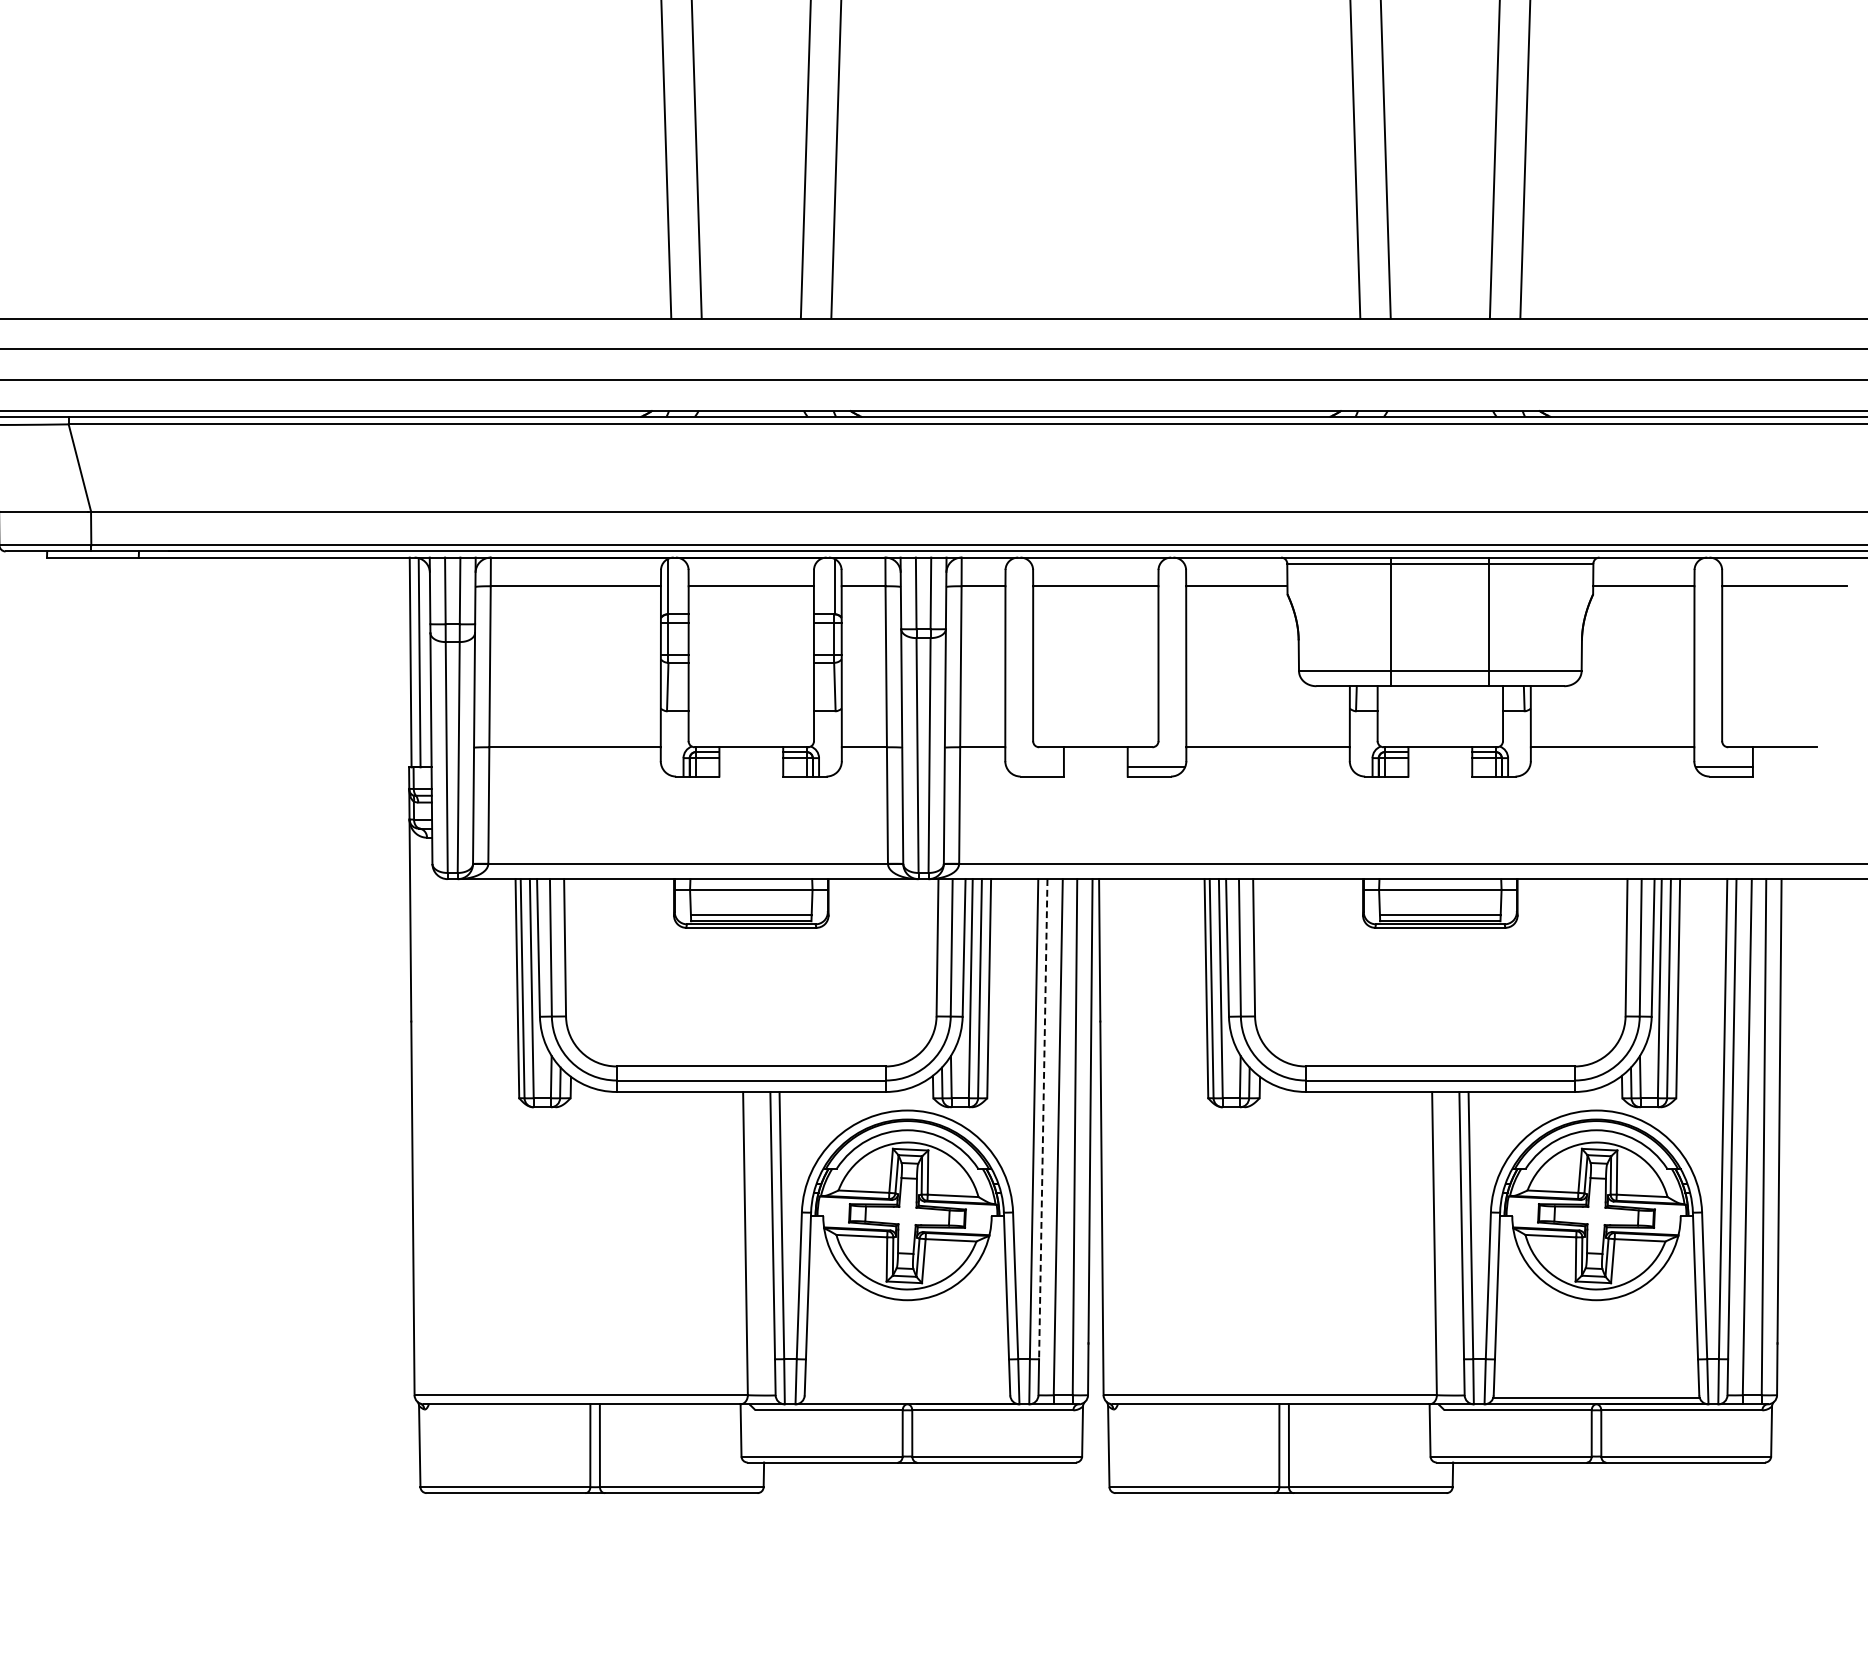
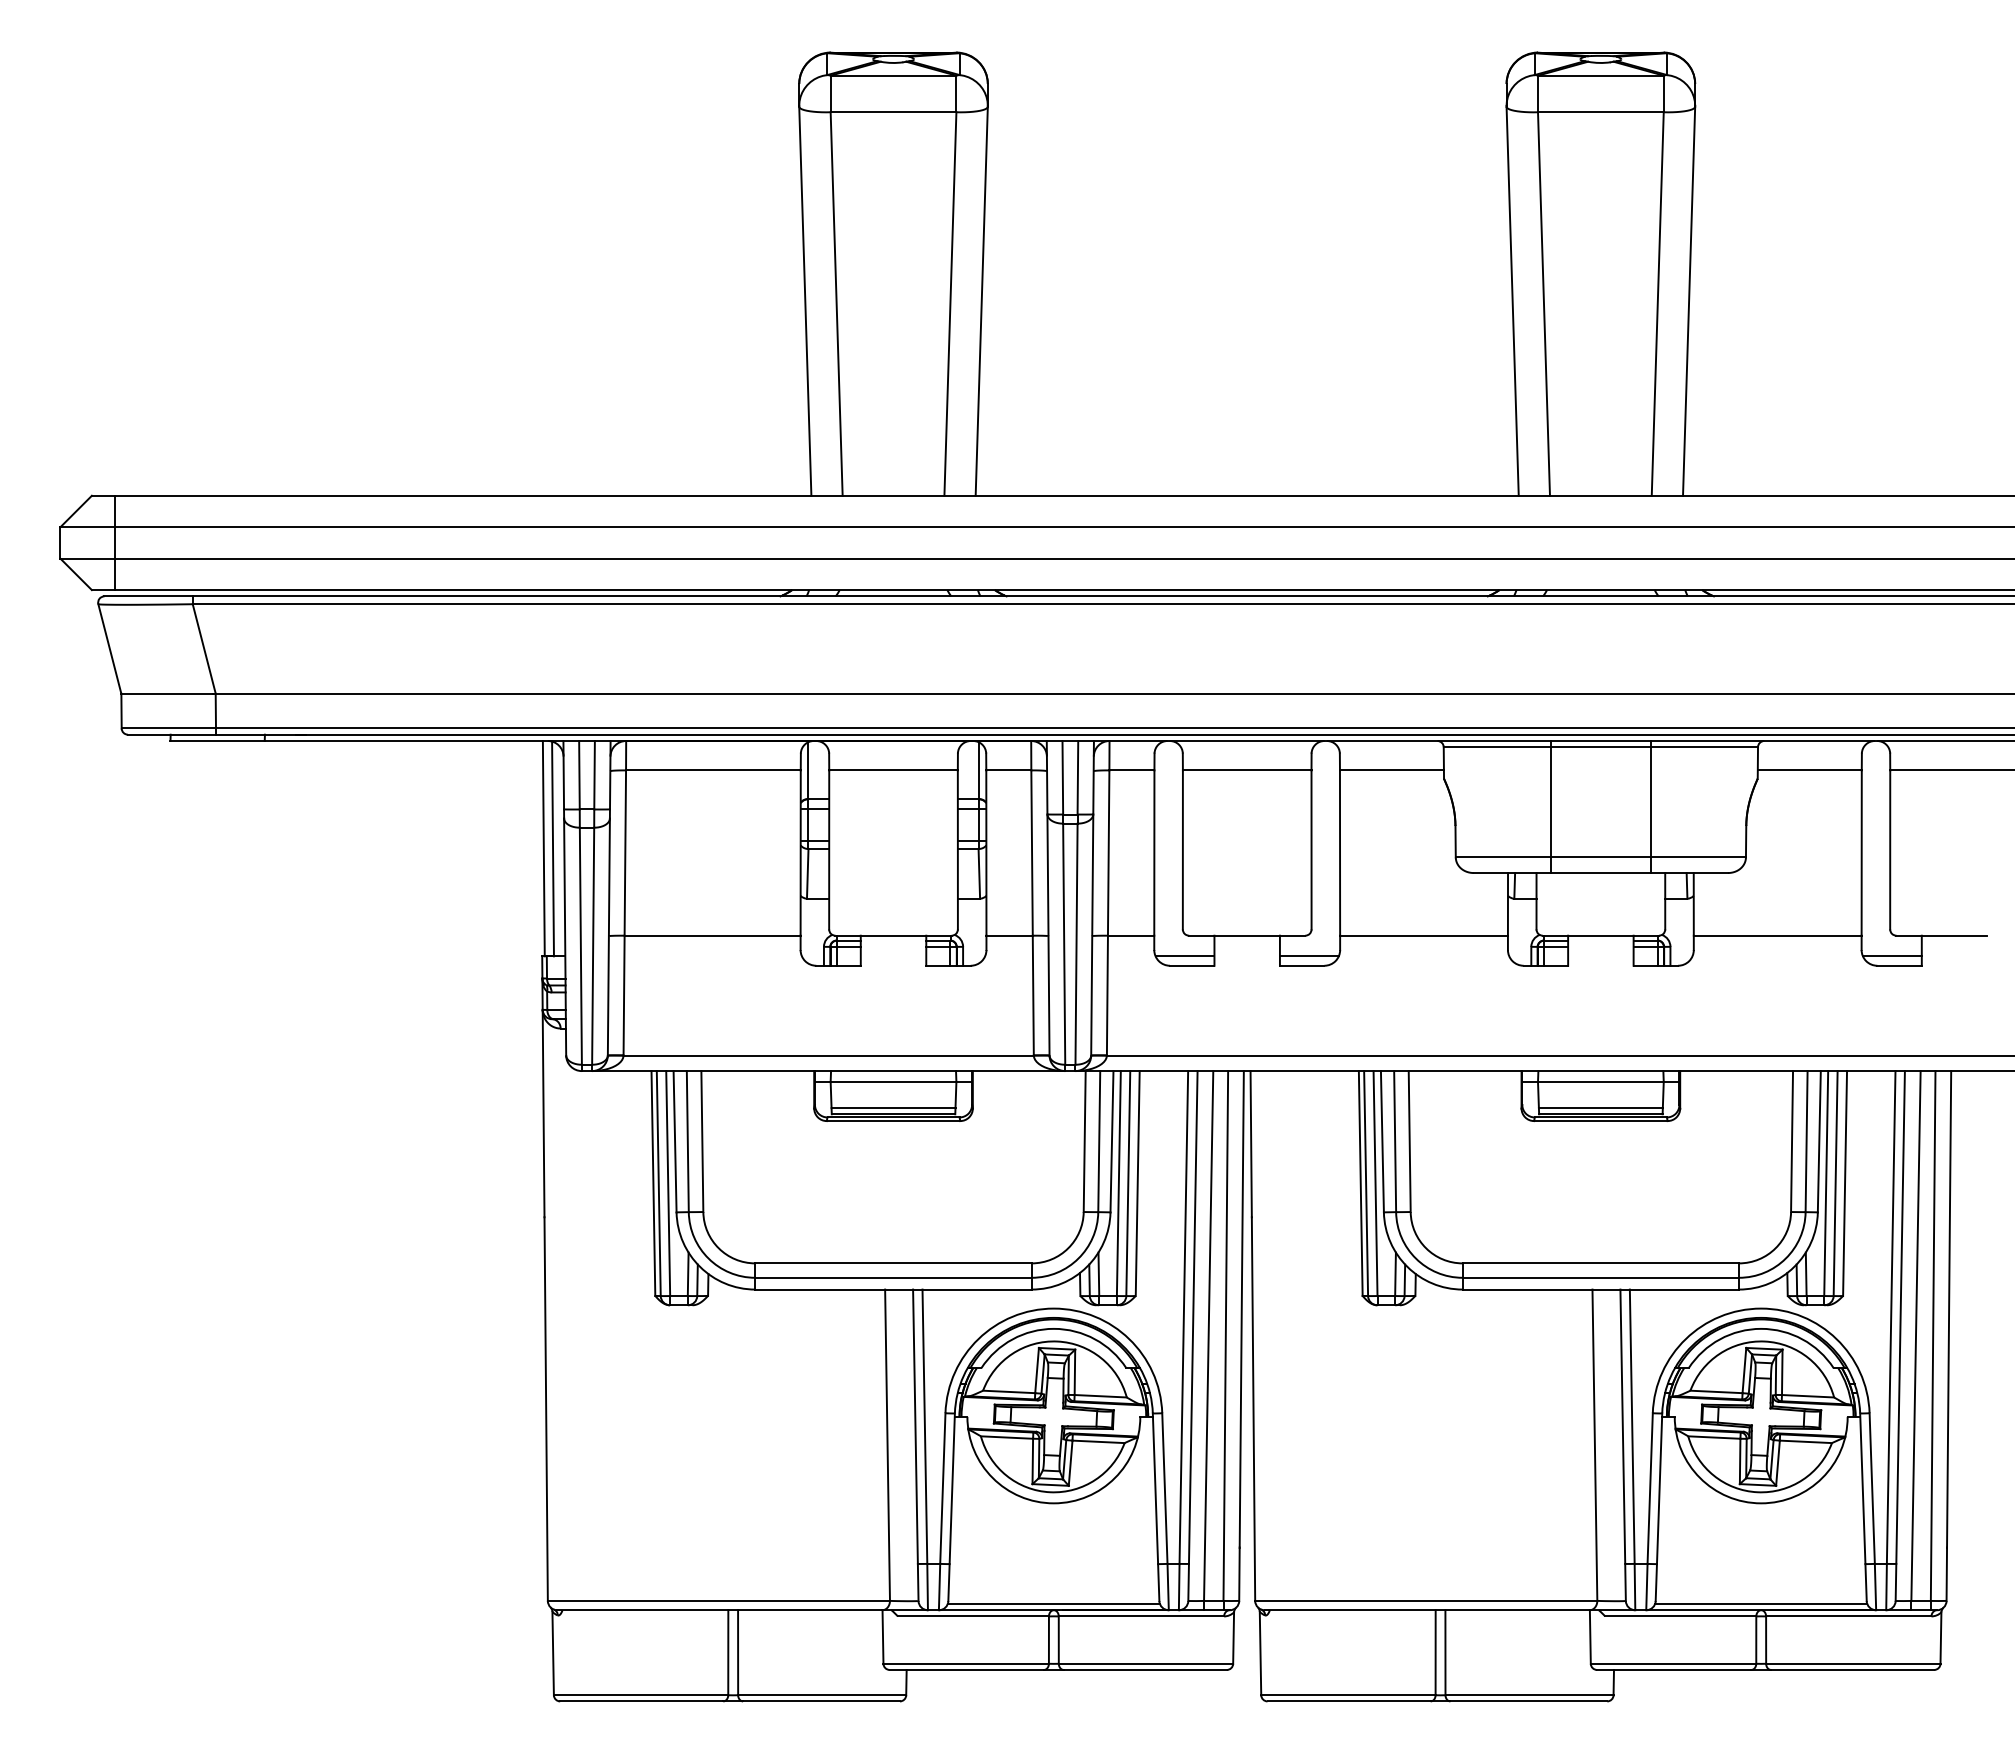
line: (1034, 767) -> (1184, 956), added
line: (1043, 1119) -> (1193, 1317), dashed -> solid
line: (907, 1398) -> (1053, 1604), added

